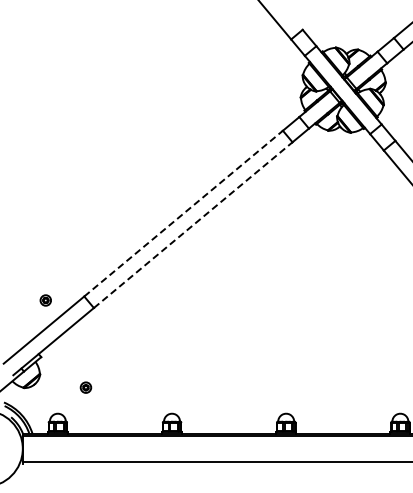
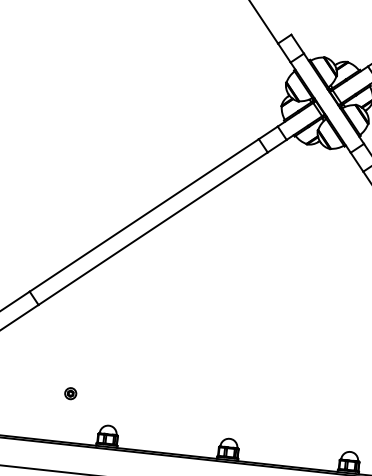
line: (183, 213) -> (144, 215), dashed -> solid
line: (193, 224) -> (153, 228), dashed -> solid
part: (85, 387) -> (70, 393), moved

